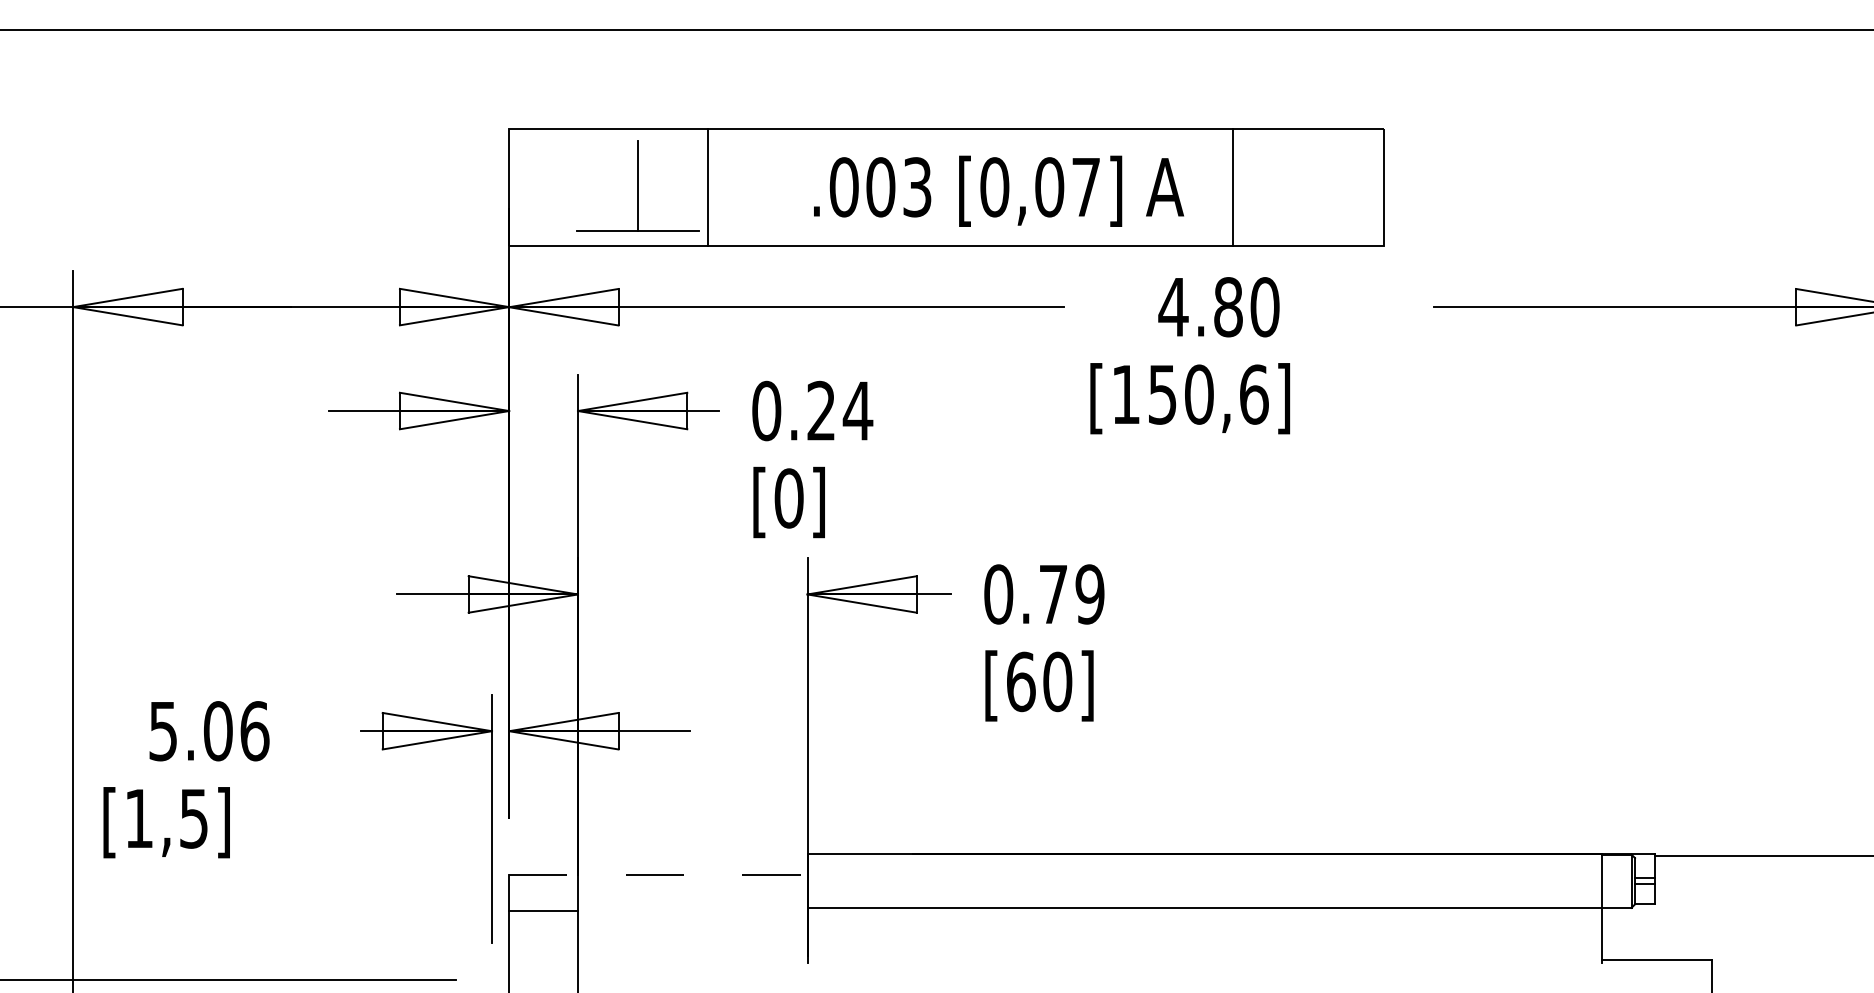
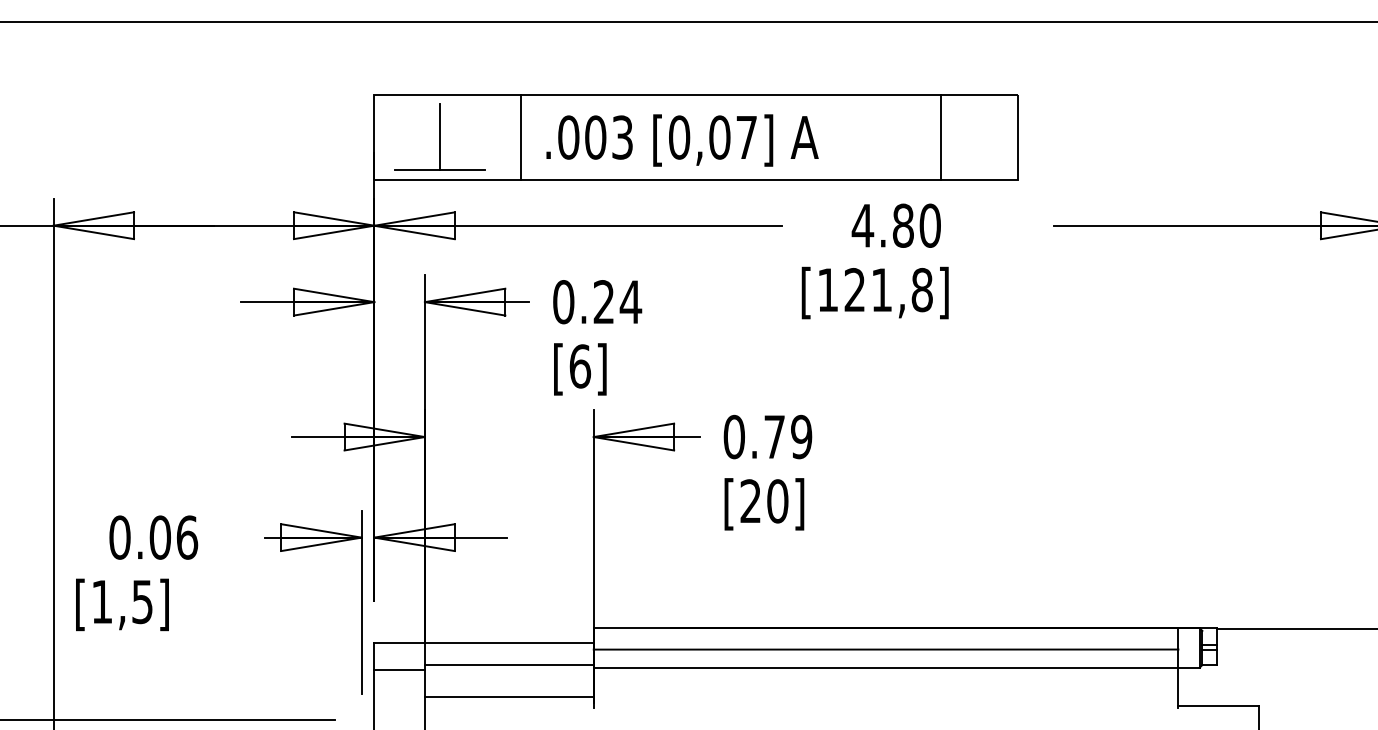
part: (637, 185) -> (439, 136), moved
line: (1232, 187) -> (940, 137), moved
text: (998, 191) -> (682, 140), moved
text: (1208, 393) -> (888, 289), [150,6] -> [121,8]
text: (789, 498) -> (580, 366), [0] -> [6]
text: (1020, 682) -> (750, 501), [60] -> [20]
text: (162, 731) -> (119, 537), 5.06 -> 0.06
line: (658, 875) -> (484, 643), dashed -> solid
line: (1204, 883) -> (885, 649), added
line: (691, 903) -> (508, 664), added
line: (691, 948) -> (508, 697), added

